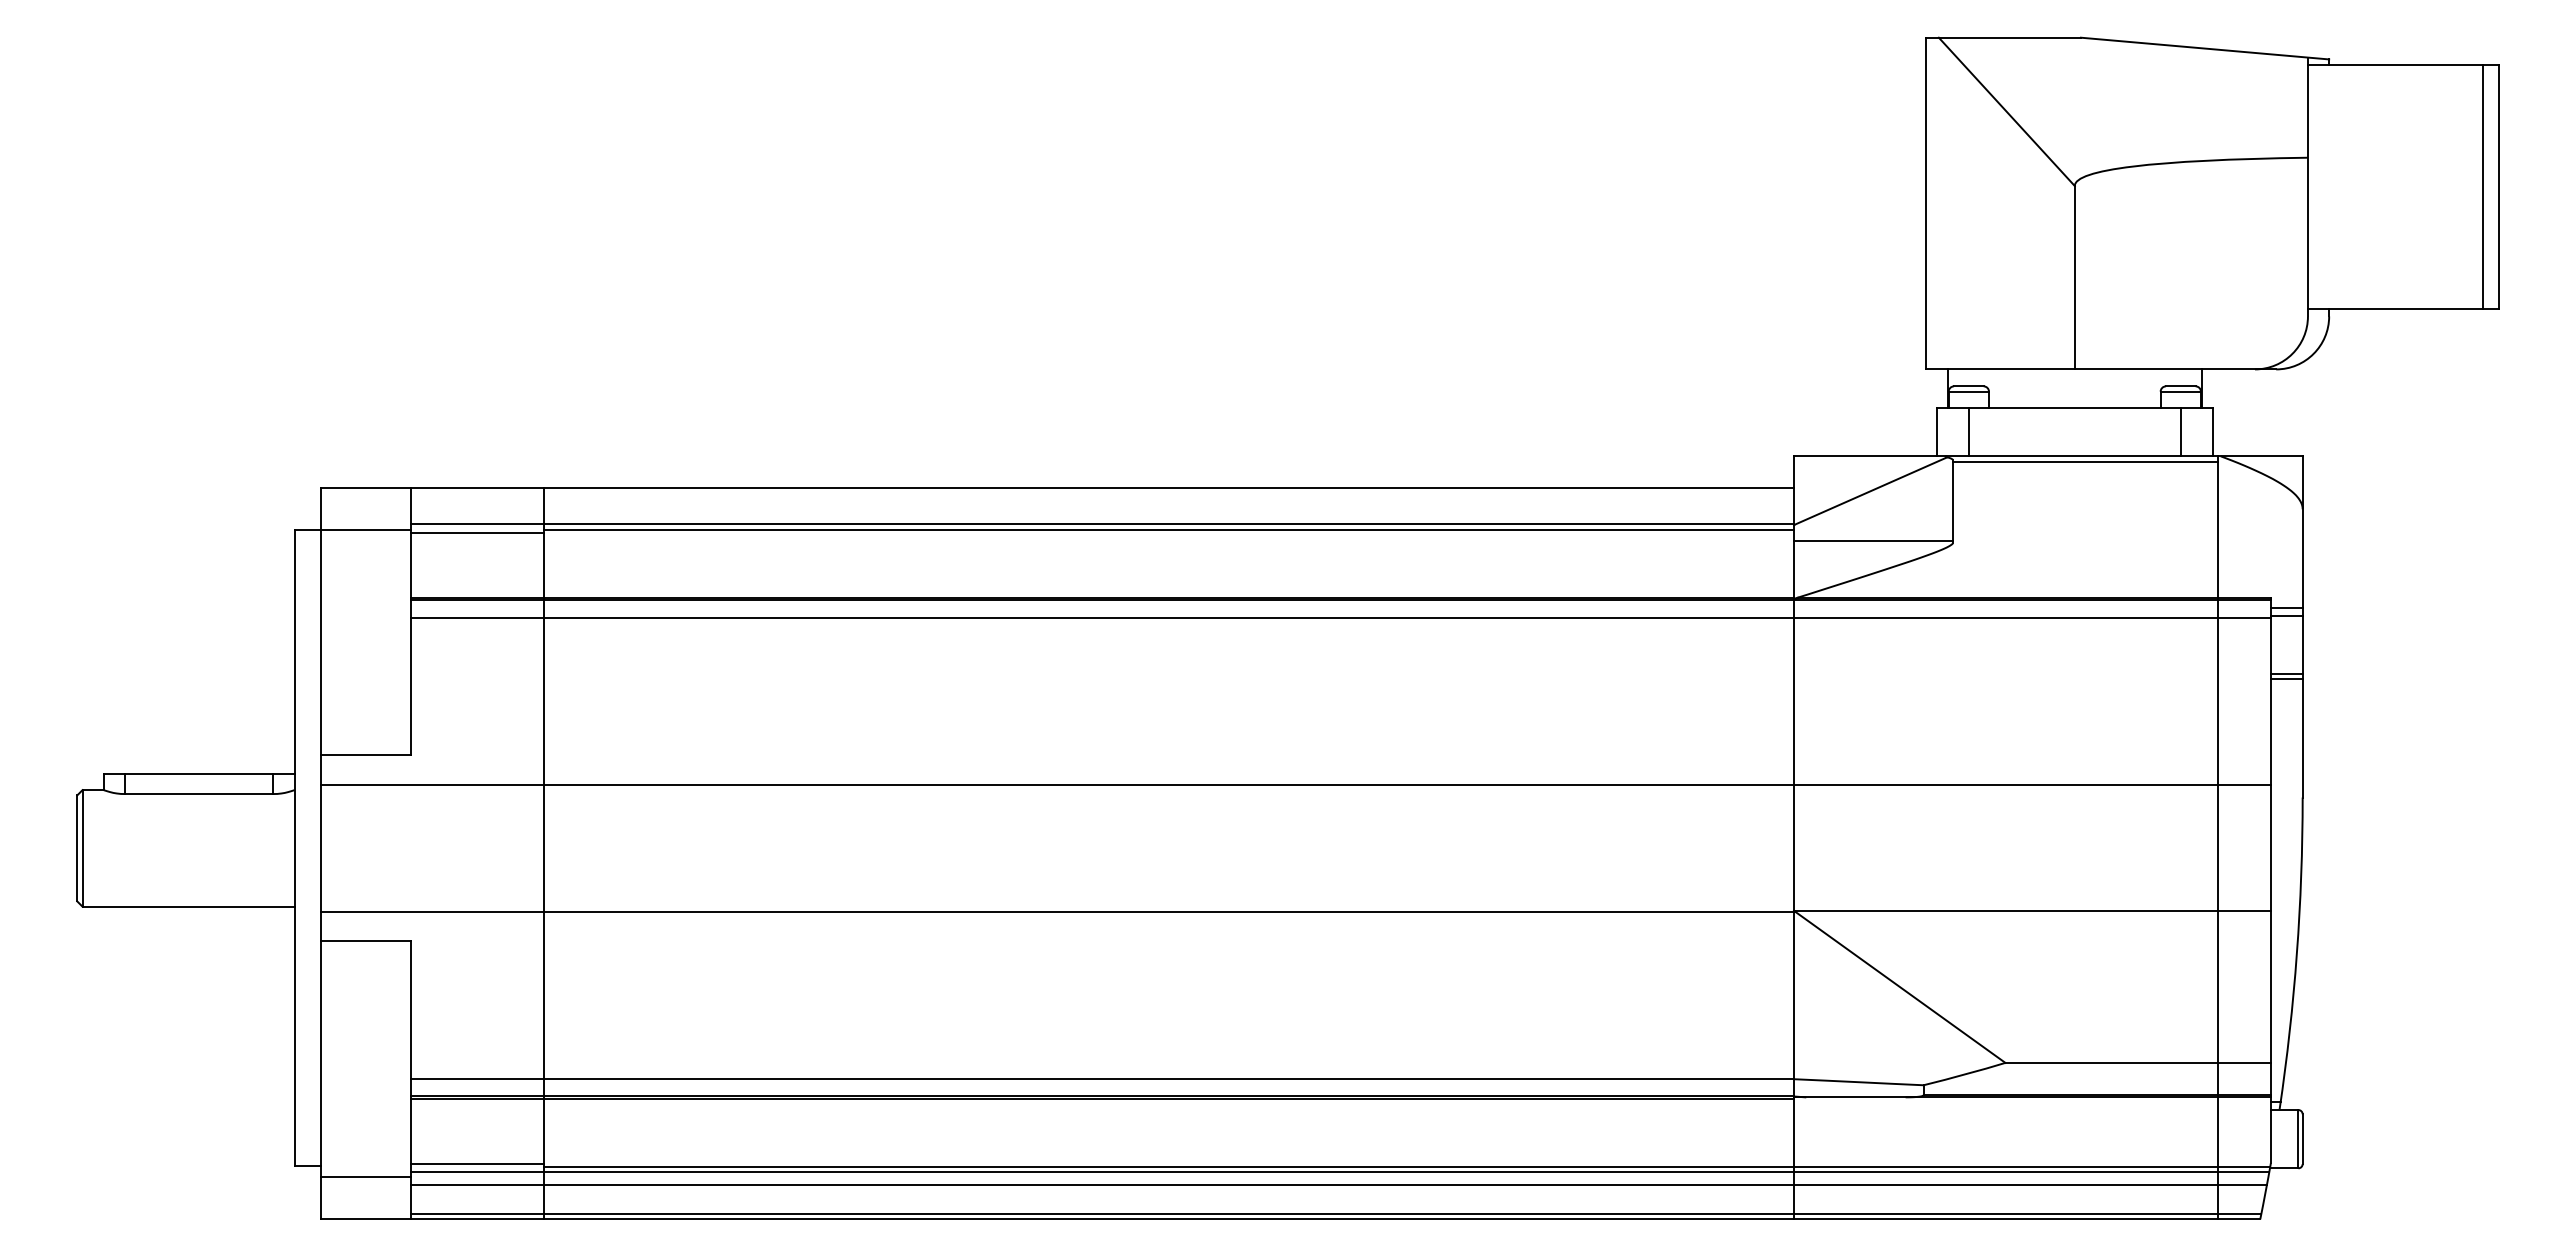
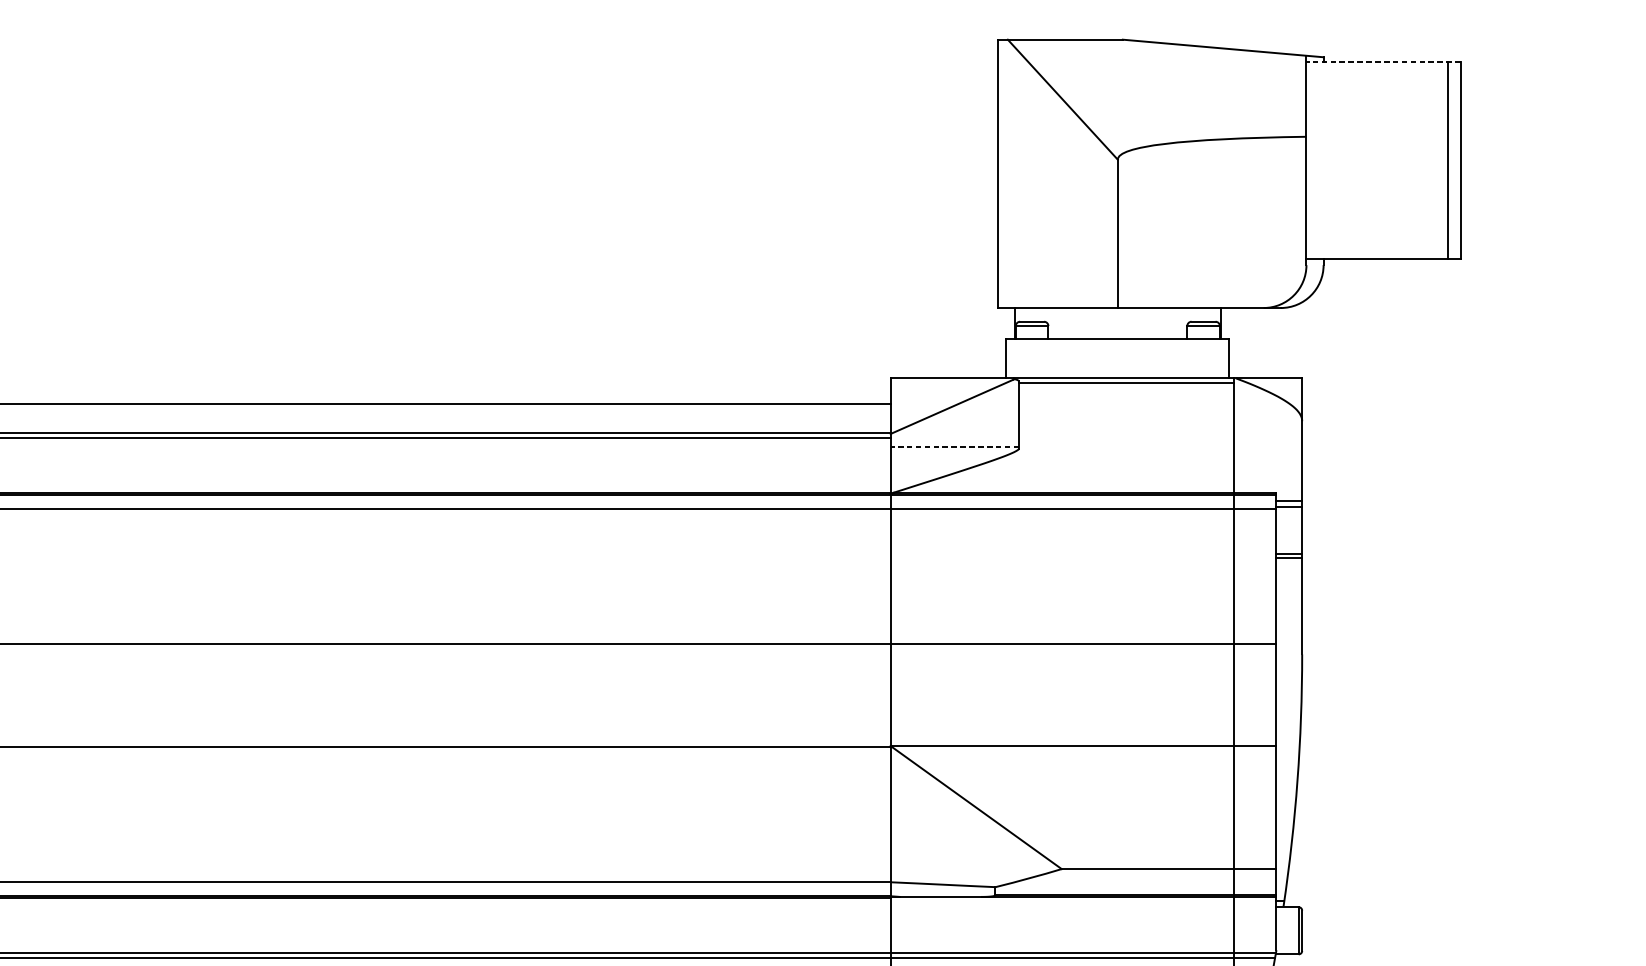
line: (2402, 65) -> (1382, 62), solid -> dashed
line: (1968, 431) -> (1031, 358), removed
line: (2180, 431) -> (1203, 358), removed
line: (1872, 541) -> (954, 447), solid -> dashed

